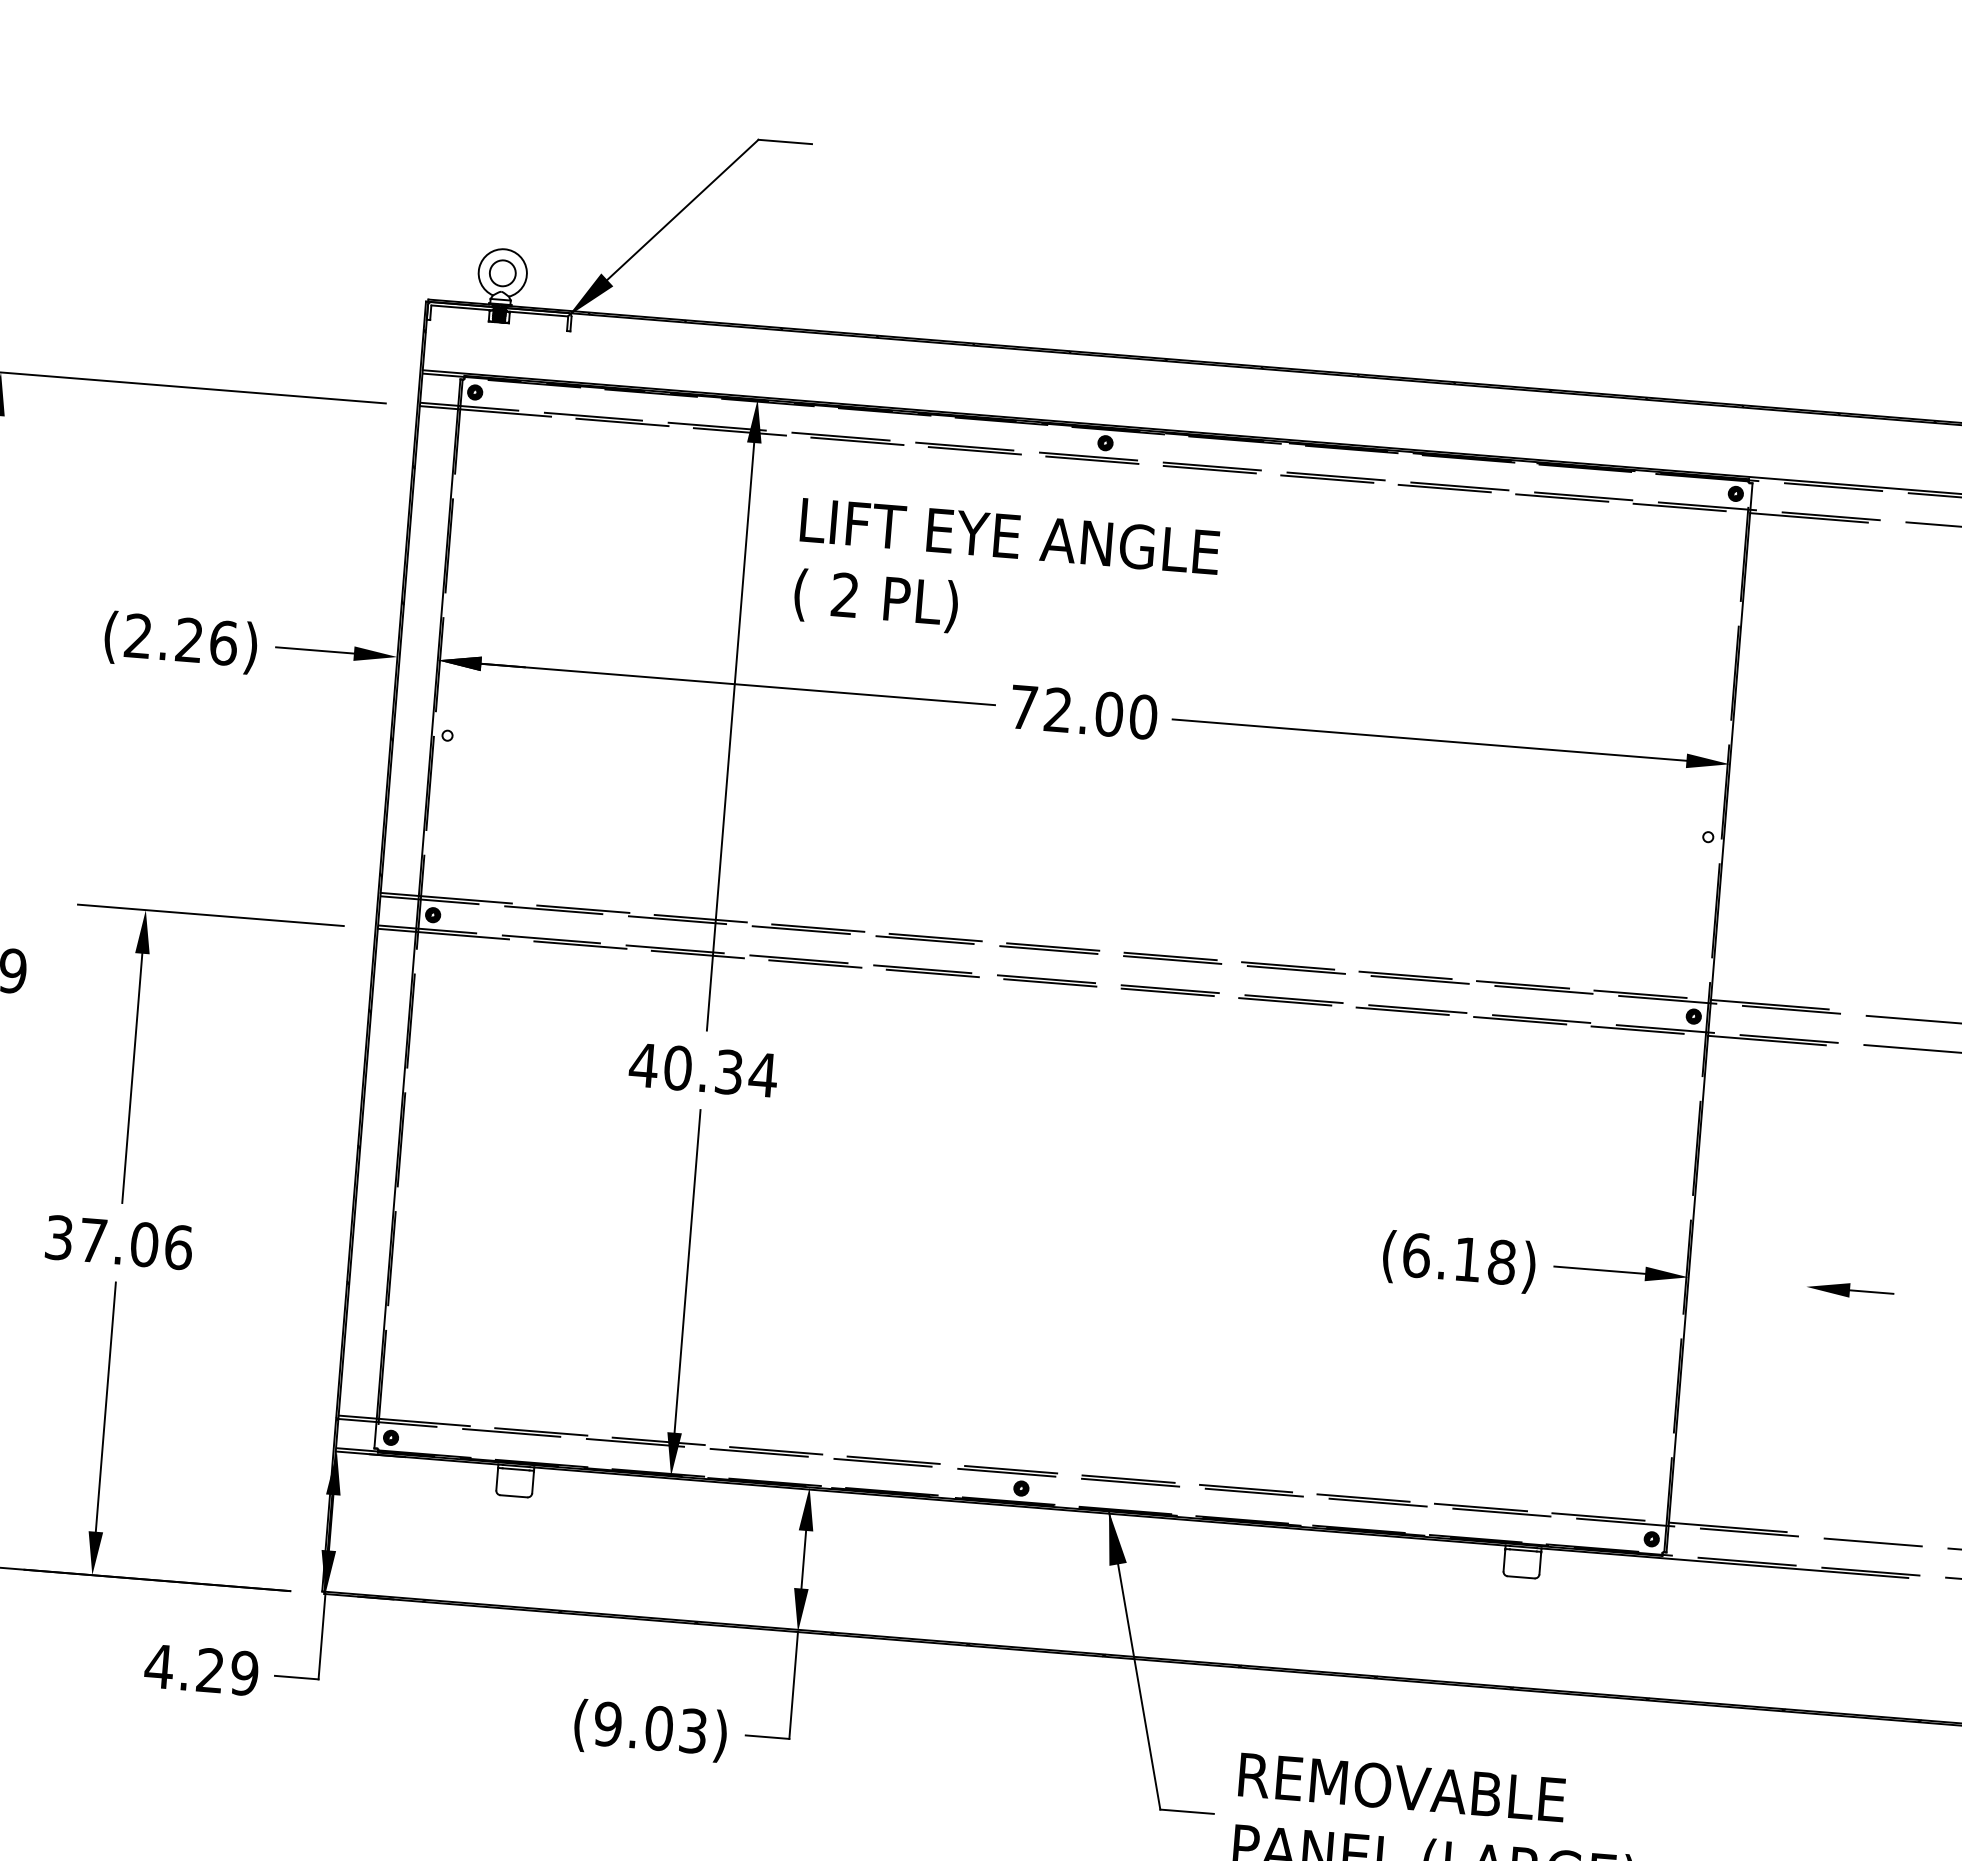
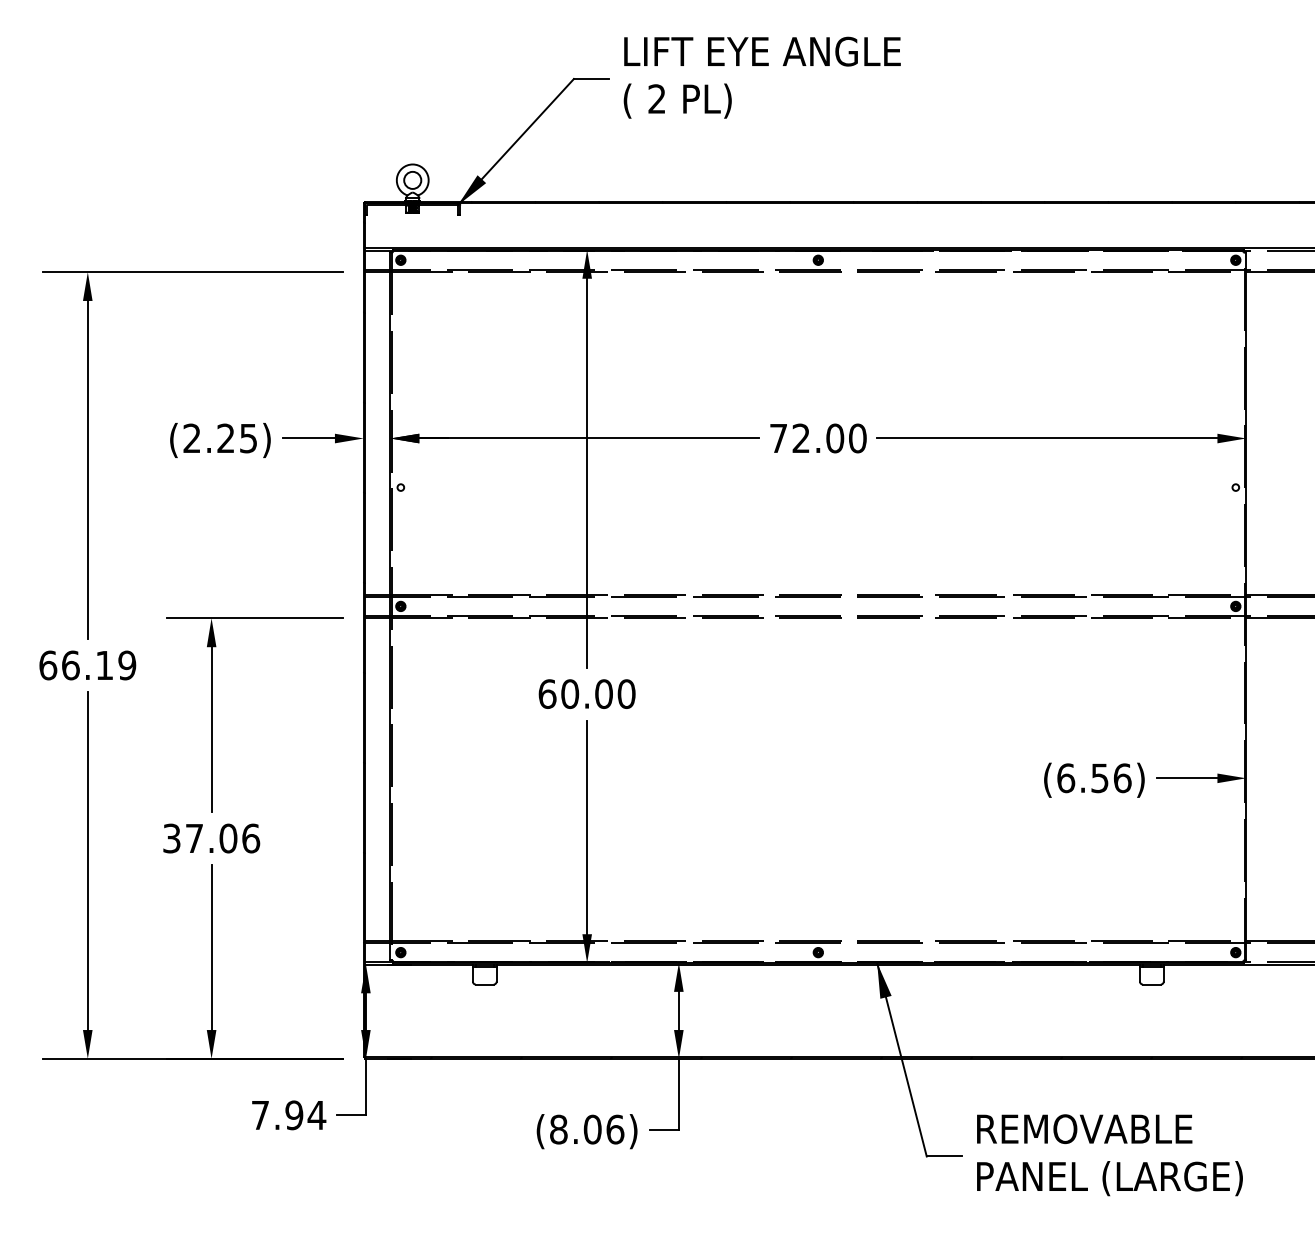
text: (1005, 575) -> (761, 77), moved
text: (223, 643) -> (248, 438), (2.26) -> (2.25)
text: (702, 1069) -> (586, 693), 40.34 -> 60.00
text: (1485, 1261) -> (1111, 778), (6.18) -> (6.56)
text: (201, 1670) -> (288, 1115), 4.29 -> 7.94
text: (649, 1727) -> (586, 1129), (9.03) -> (8.06)

